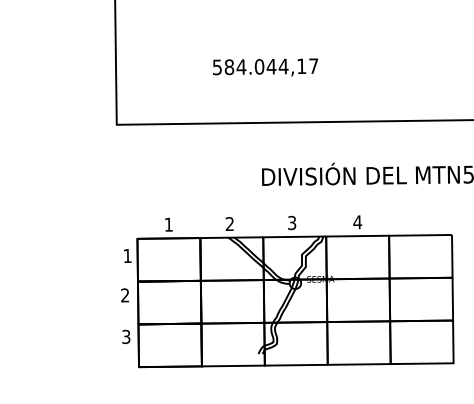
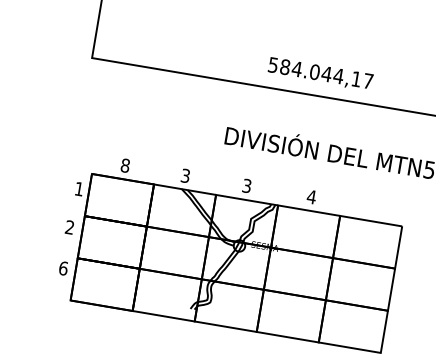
text: (265, 67) -> (320, 73), moved
text: (168, 224) -> (125, 165), 1 -> 8
text: (229, 224) -> (185, 176), 2 -> 3
text: (126, 336) -> (63, 268), 3 -> 6

